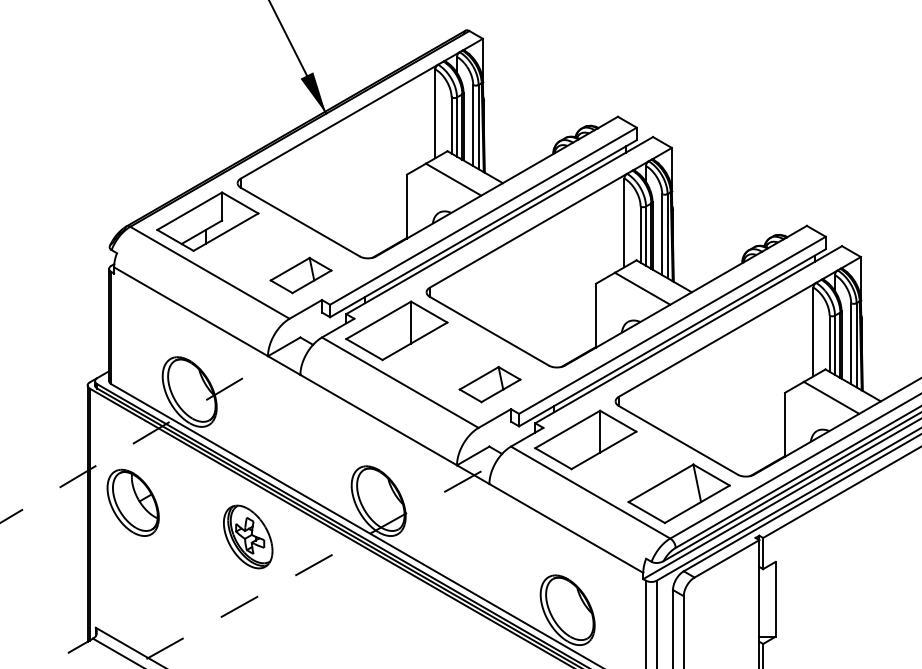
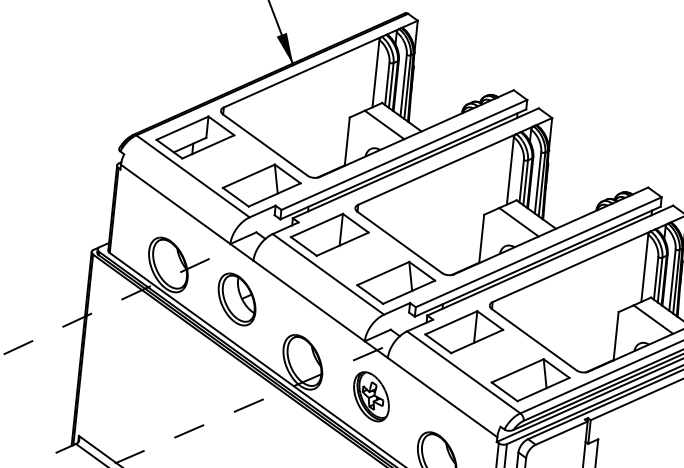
part: (300, 275) -> (261, 185), size x1.67
part: (489, 384) -> (395, 282), size x1.67
part: (132, 502) -> (236, 299), moved
part: (248, 536) -> (371, 396), moved

